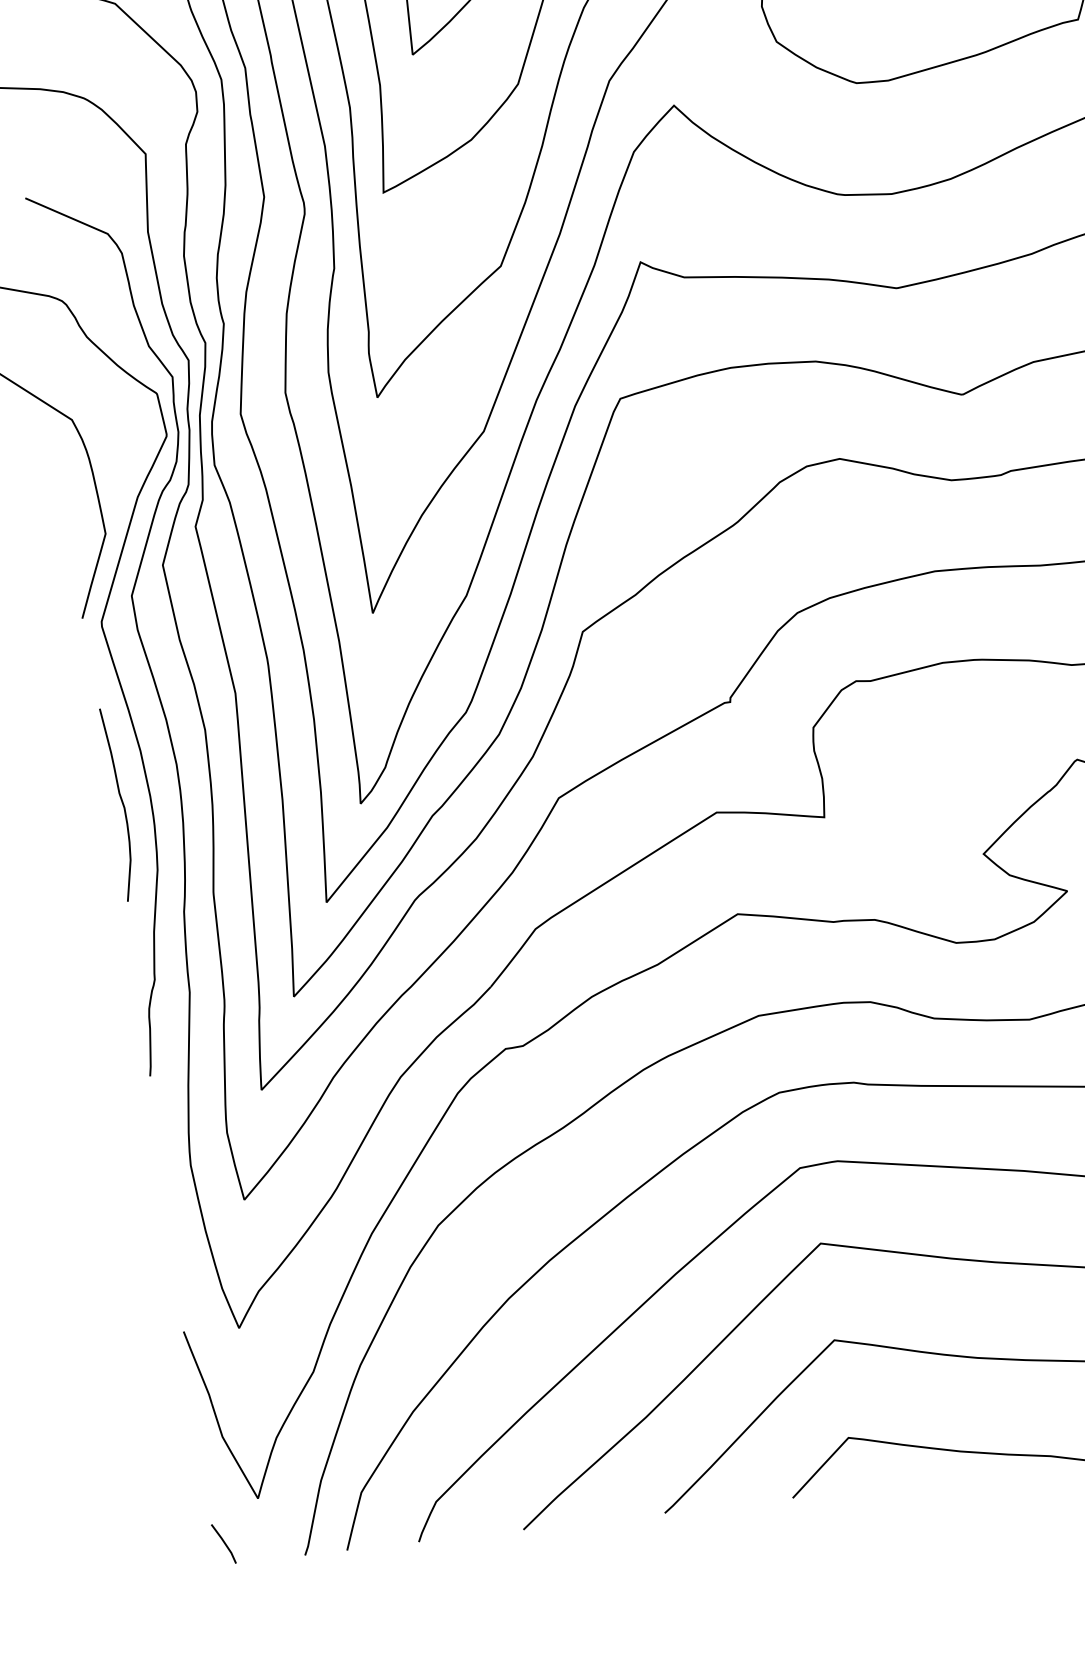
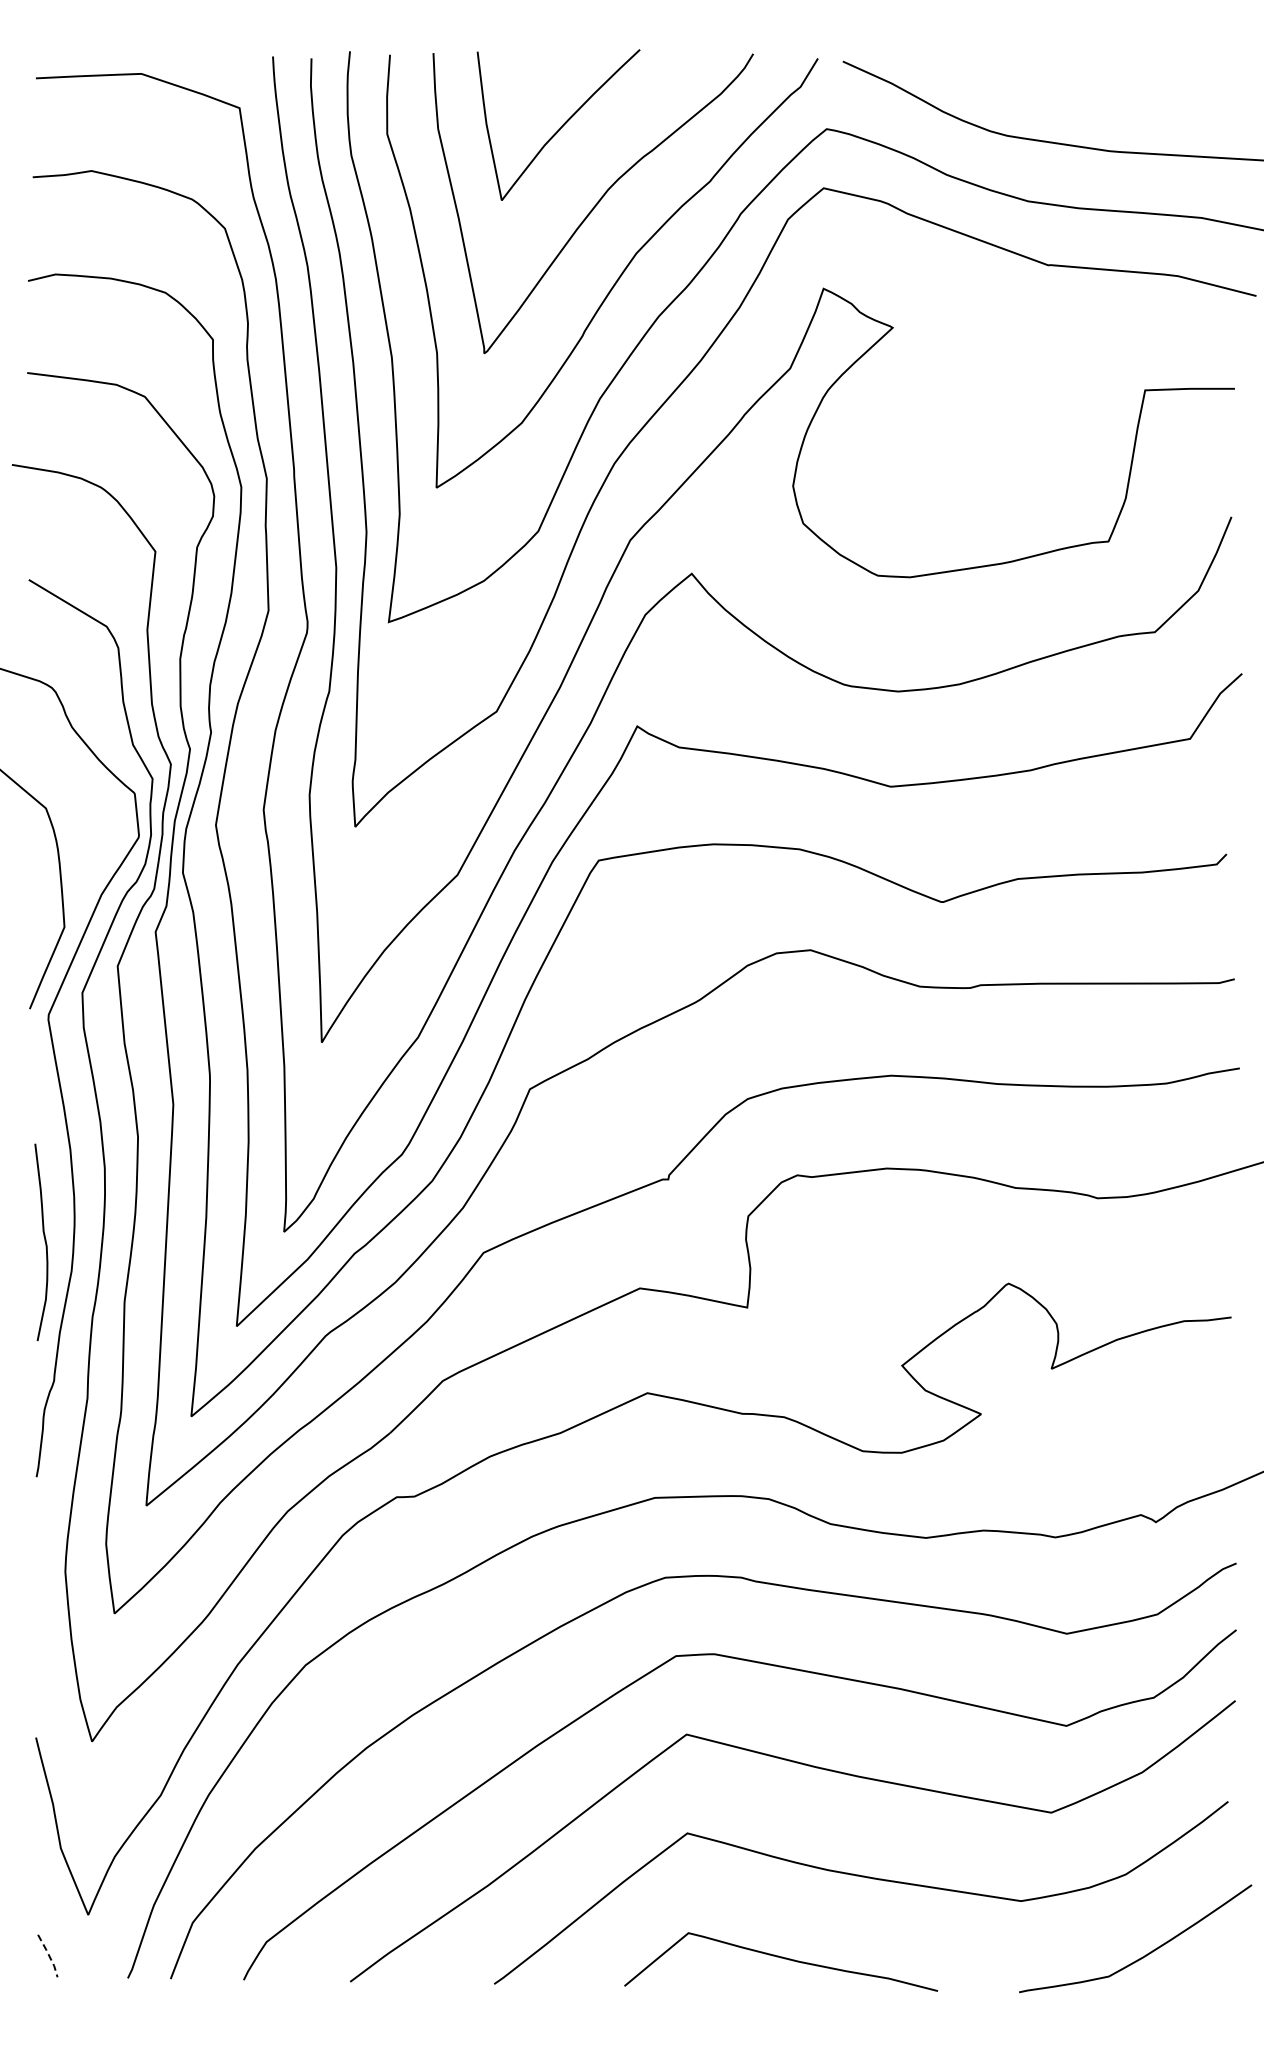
curve: (121, 803) -> (44, 1241), moved
line: (225, 1543) -> (49, 1955), solid -> dashed

